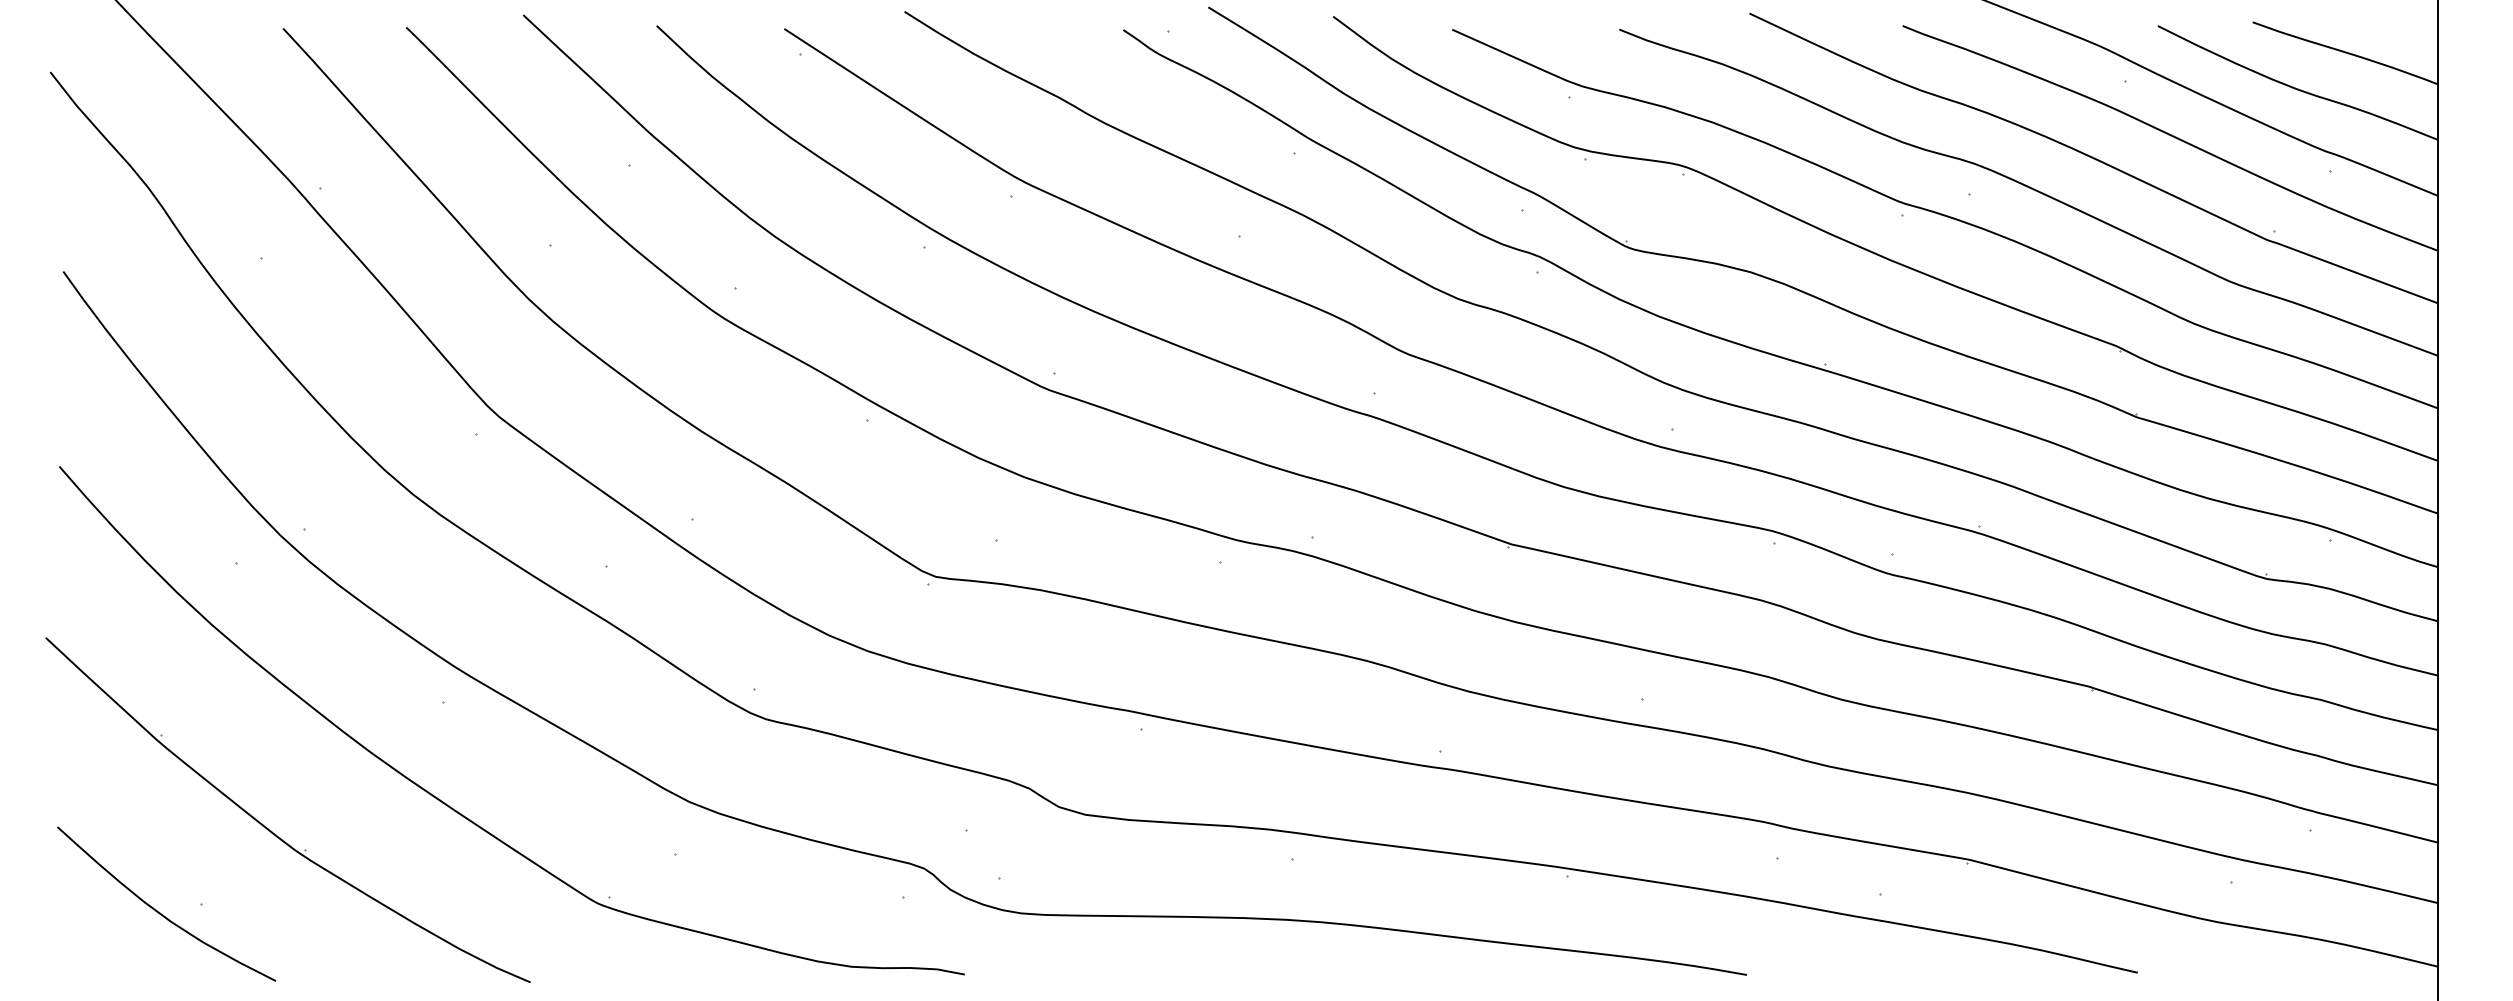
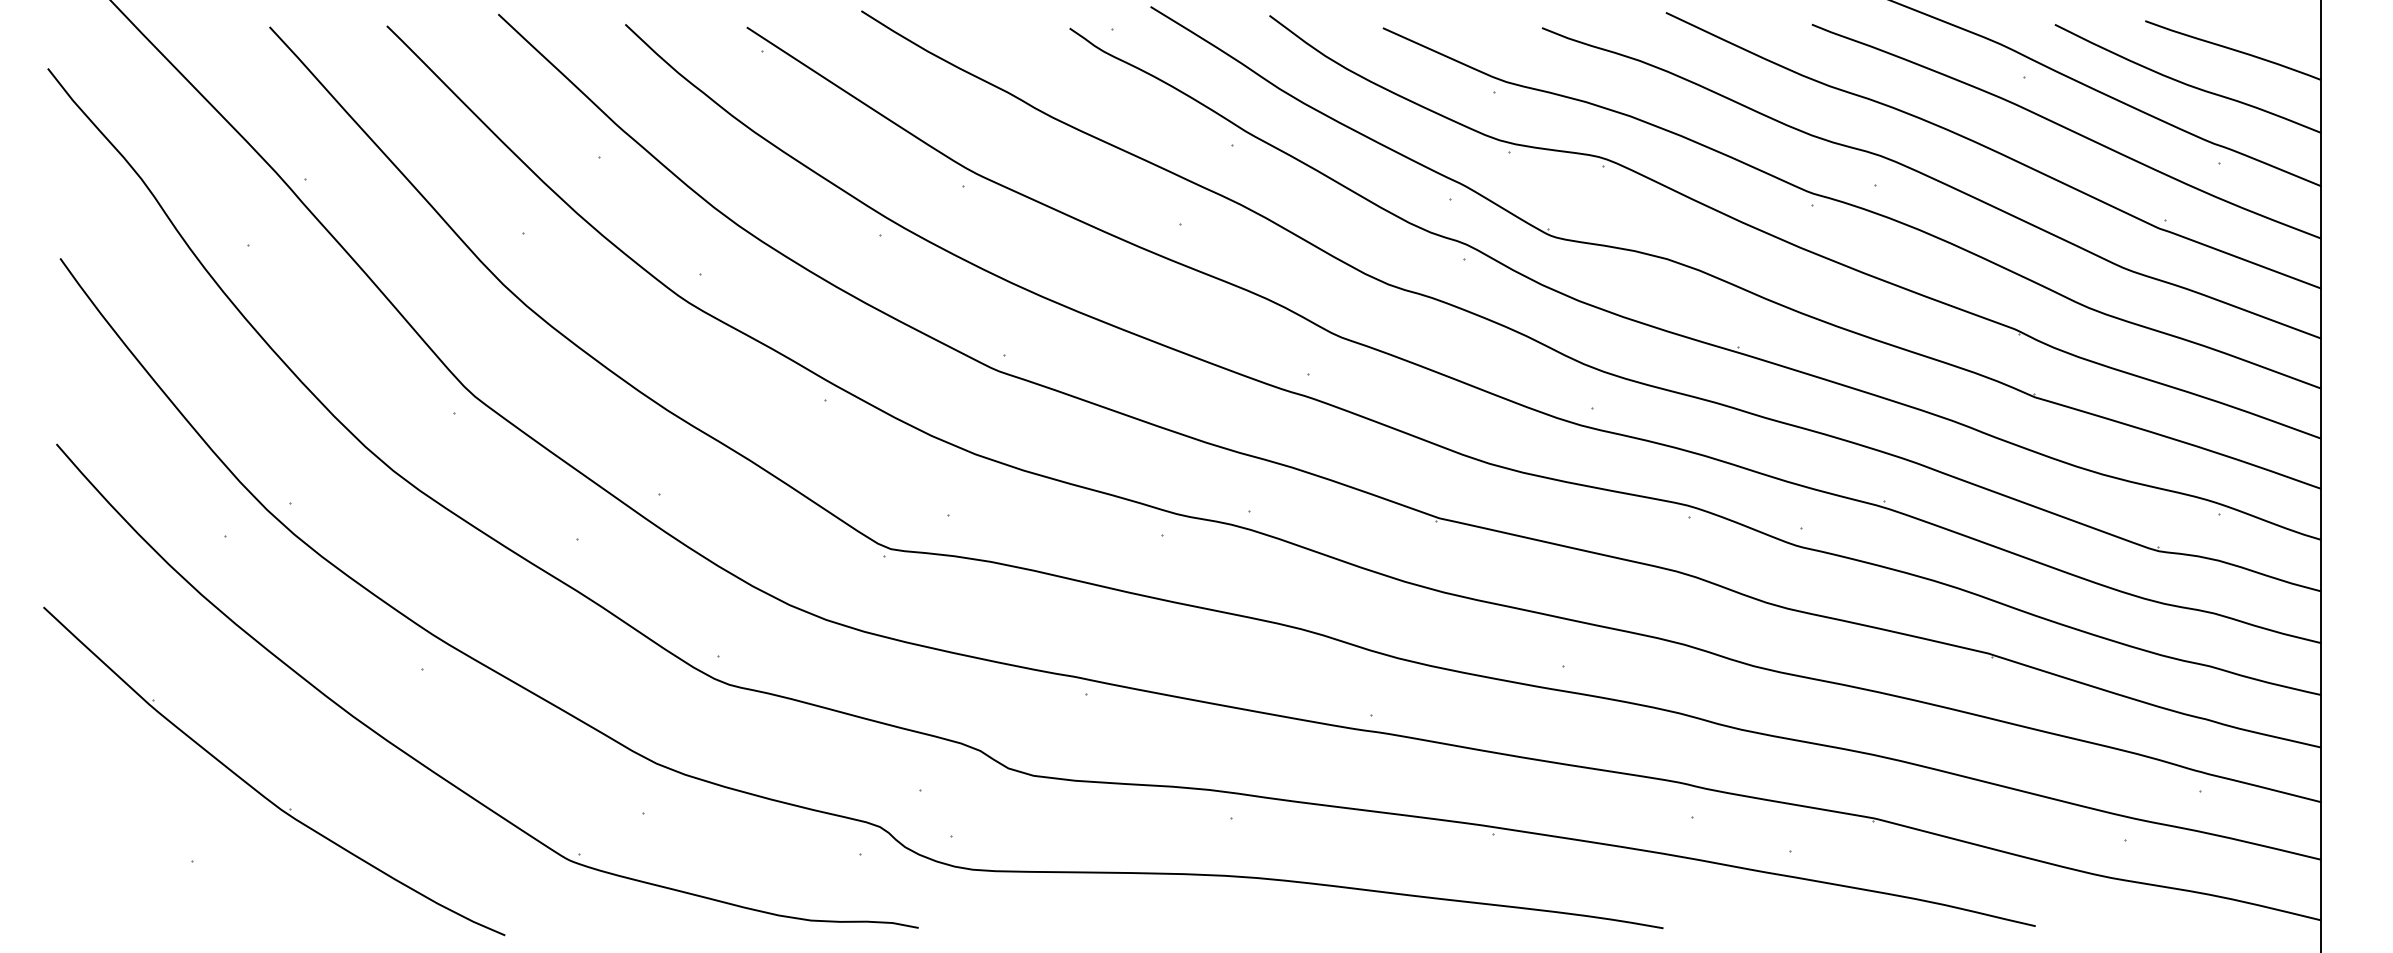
curve: (160, 912) -> (152, 868), removed

